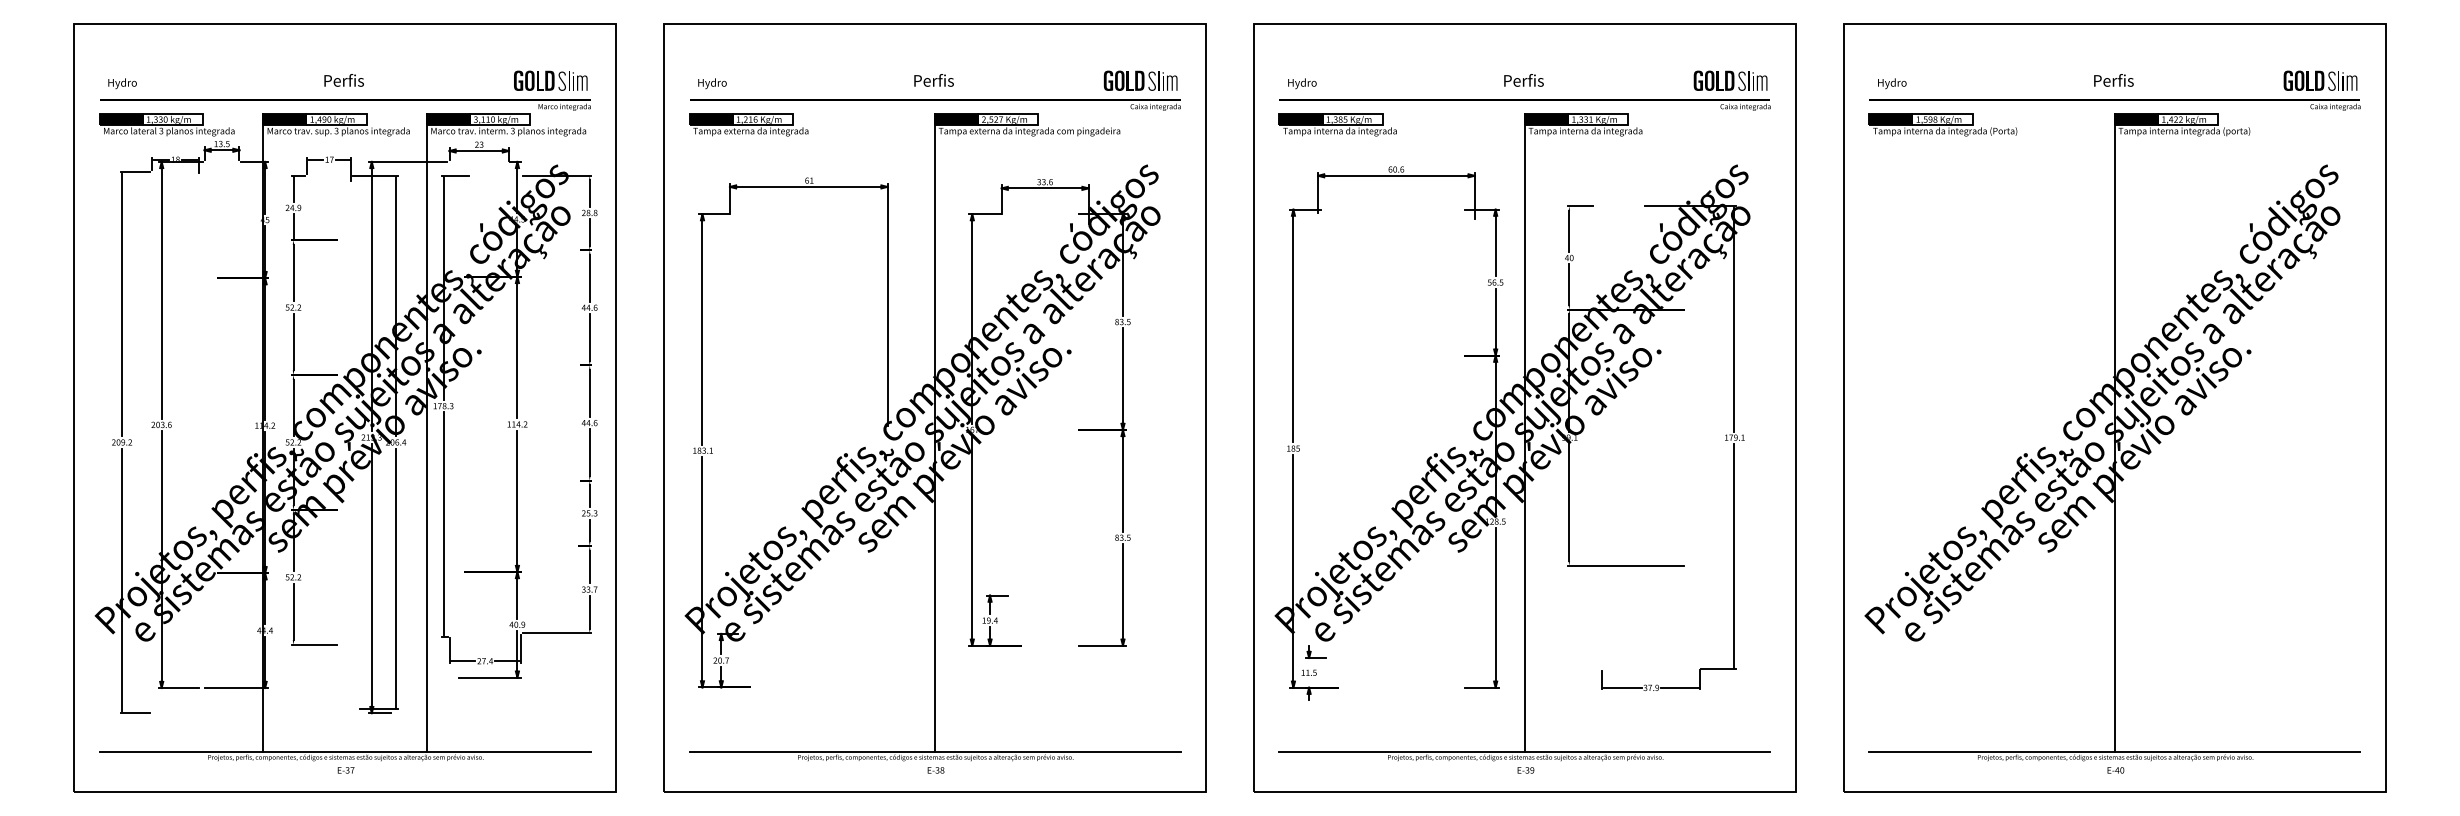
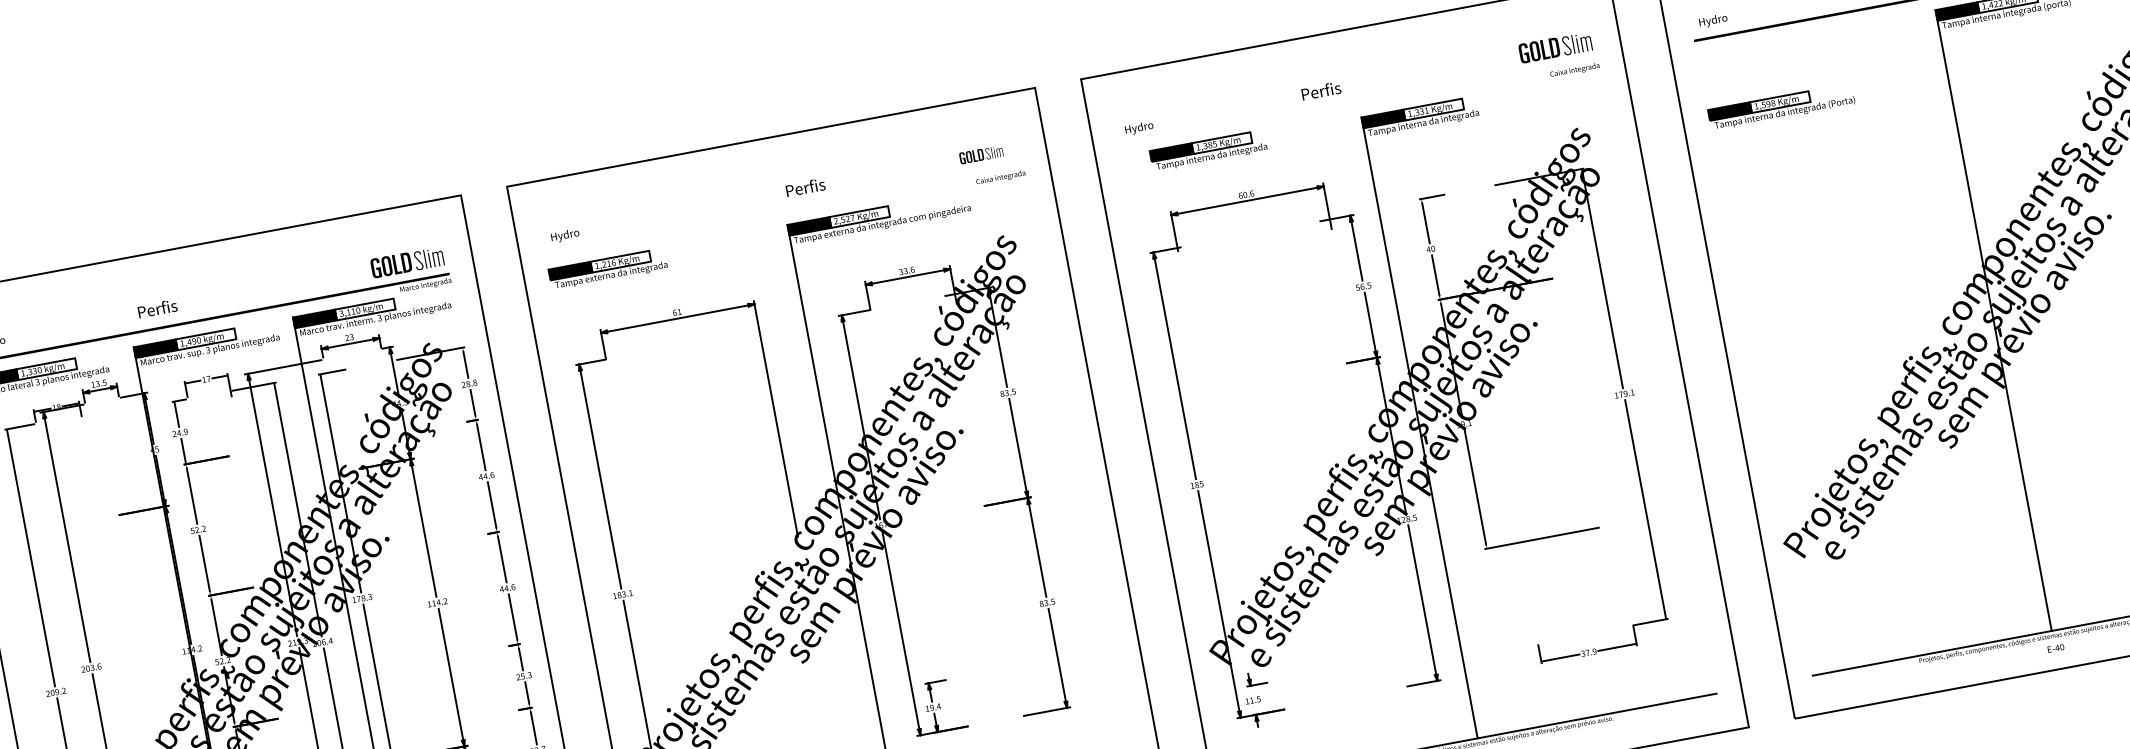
text: (343, 80) -> (157, 308), moved
text: (933, 80) -> (805, 187), moved
part: (1140, 80) -> (981, 154), size x0.6
text: (1523, 80) -> (1320, 91), moved
fill: (934, 99) -> (784, 210), removed
fill: (1524, 99) -> (1358, 103), removed
part: (1337, 124) -> (1208, 150), moved
part: (1942, 124) -> (1781, 106), moved

